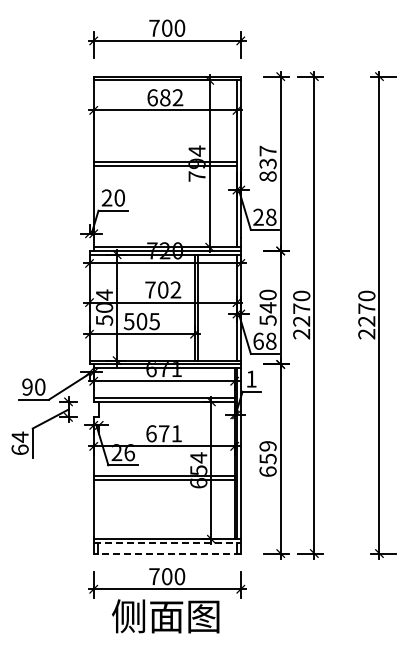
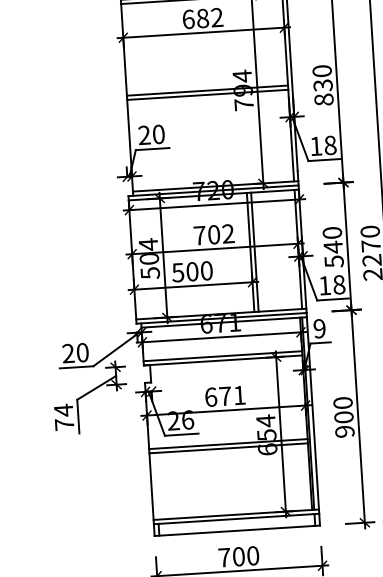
text: (267, 150) -> (321, 70), 837 -> 830
text: (258, 216) -> (316, 145), 28 -> 18
text: (154, 321) -> (206, 270), 505 -> 500
text: (258, 340) -> (324, 284), 68 -> 18
text: (251, 378) -> (319, 328), 1 -> 9
text: (27, 386) -> (68, 352), 90 -> 20
text: (19, 449) -> (63, 424), 64 -> 74
text: (267, 458) -> (343, 416), 659 -> 900
line: (167, 543) -> (236, 519), dashed -> solid
line: (167, 553) -> (237, 530), dashed -> solid

